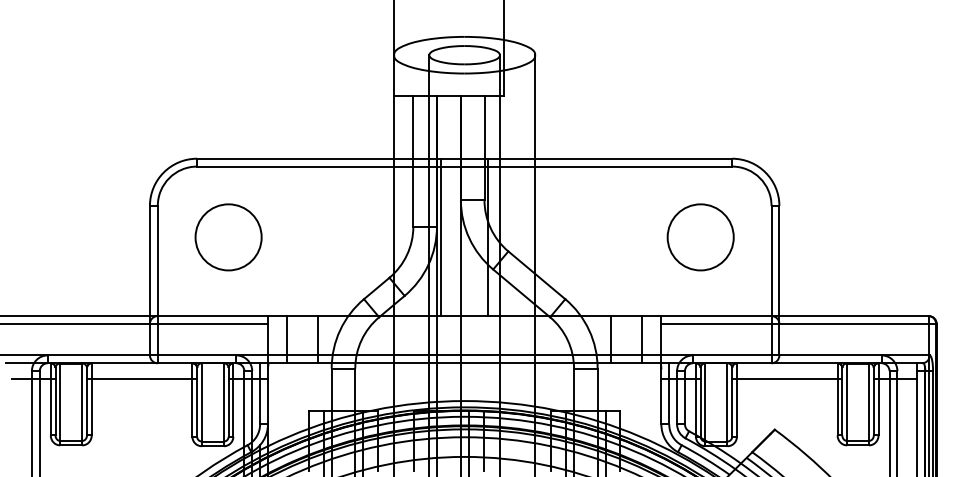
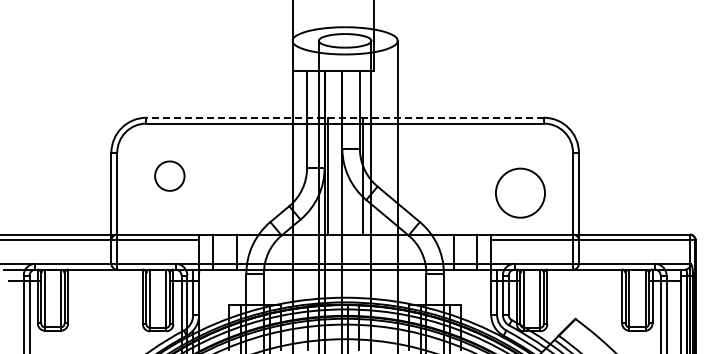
line: (465, 158) -> (345, 117), solid -> dashed
circle: (228, 236) -> (169, 175), size x0.6
circle: (700, 236) -> (520, 192), moved
line: (141, 379) -> (105, 281), removed
line: (786, 379) -> (584, 281), removed

